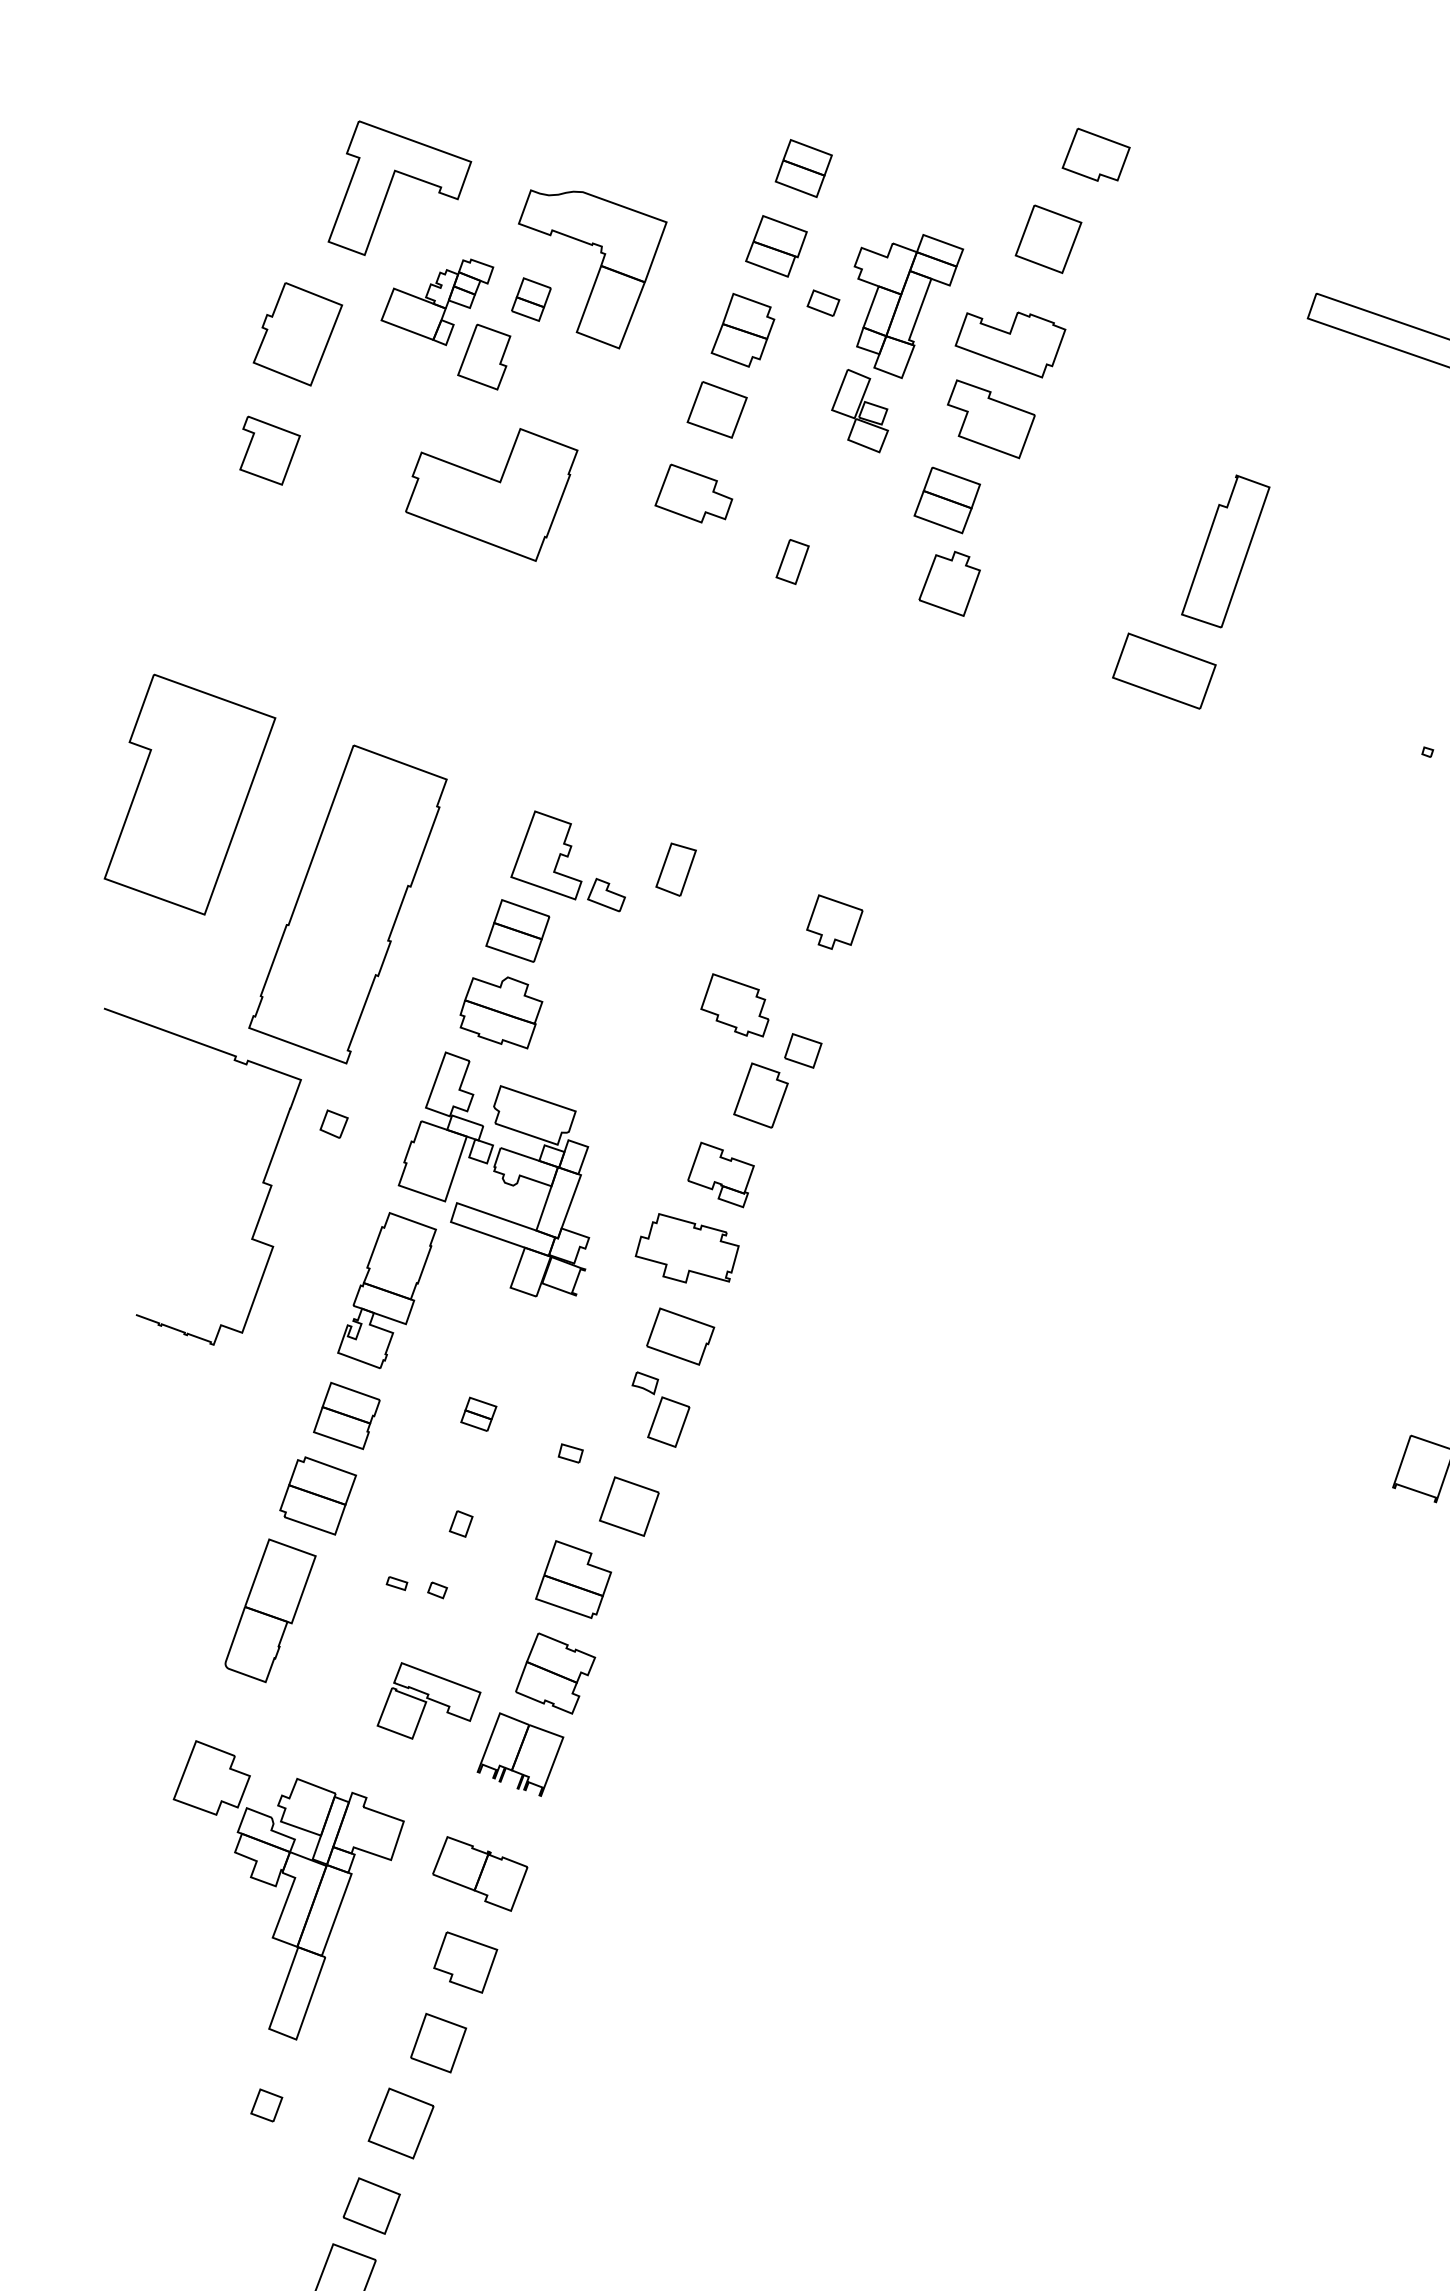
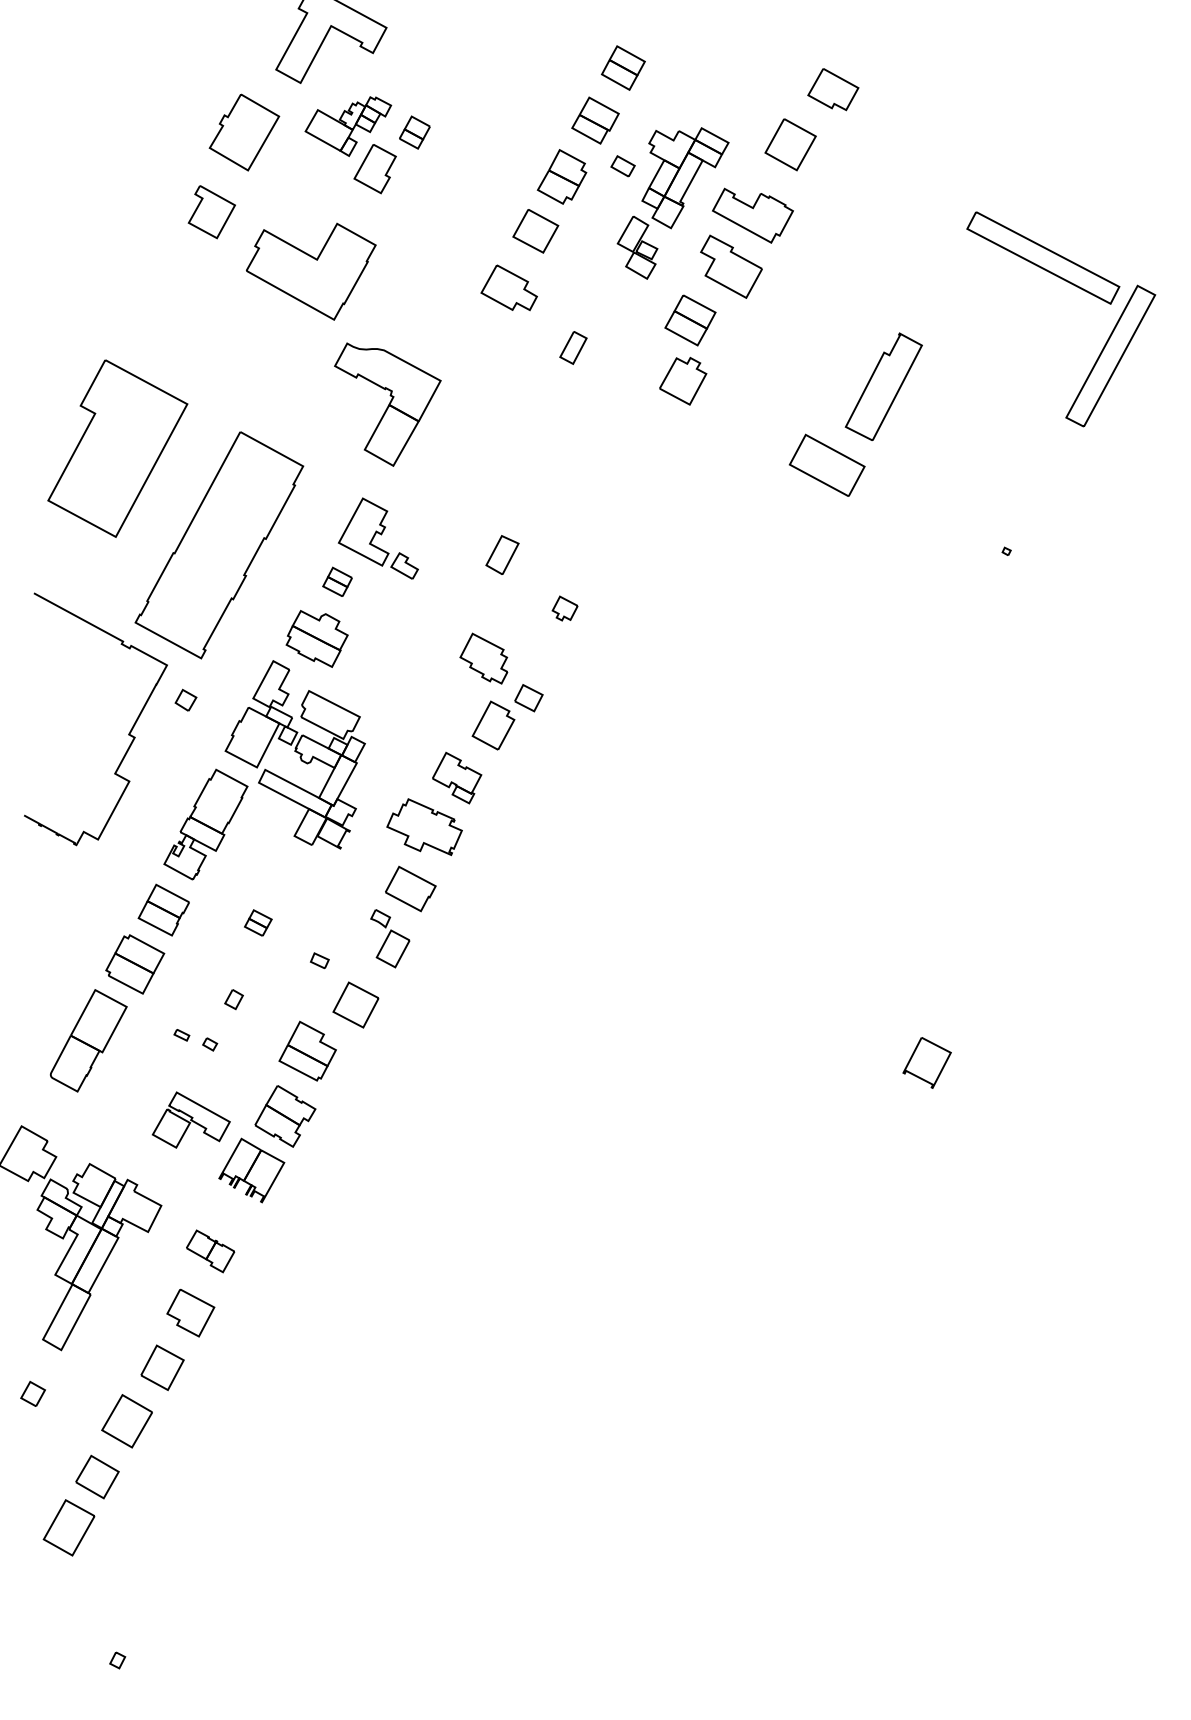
part: (598, 265) -> (387, 404), moved
part: (494, 499) -> (311, 271), moved
part: (676, 868) -> (502, 554), moved
part: (833, 920) -> (564, 608), size x0.6
part: (517, 930) -> (337, 581), size x0.6
part: (480, 1873) -> (210, 1251), size x0.7

